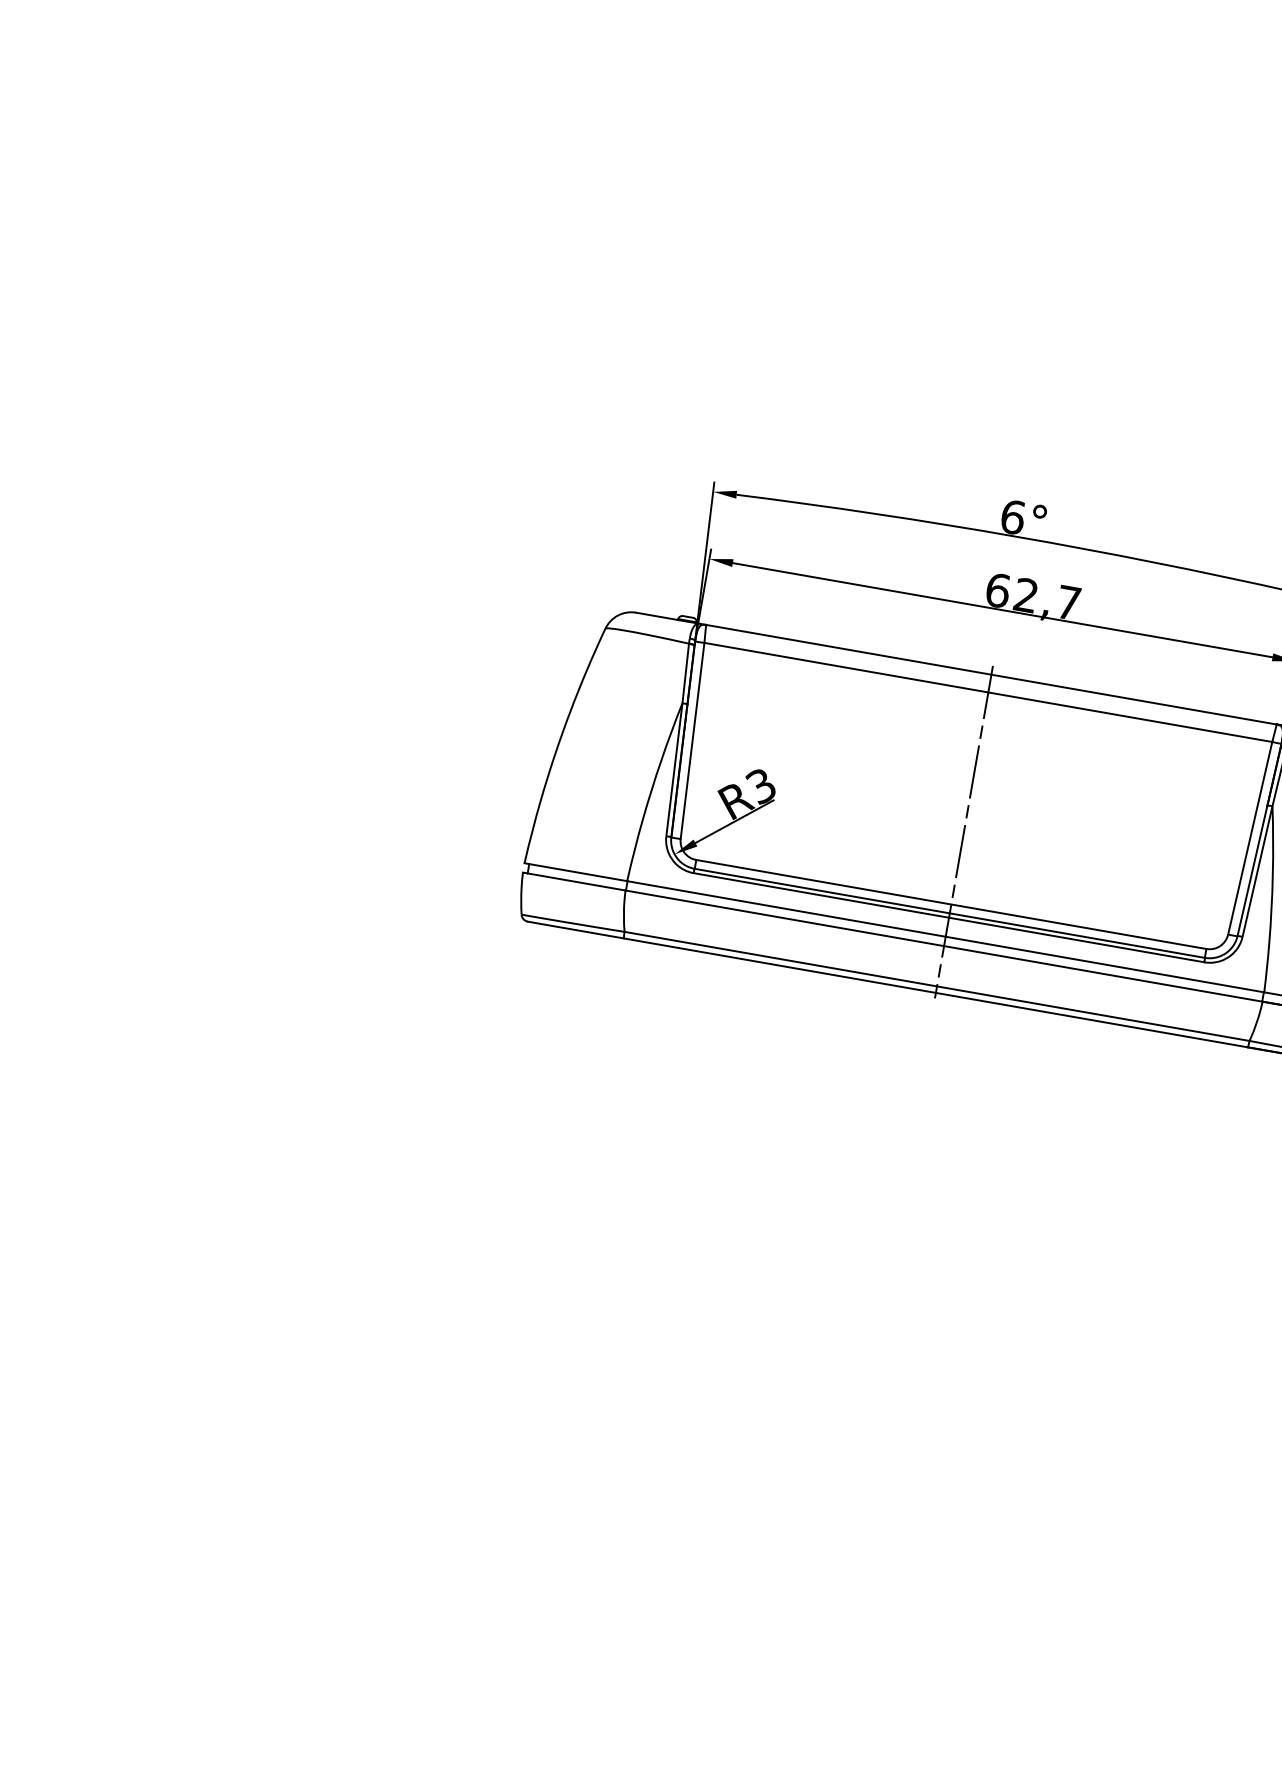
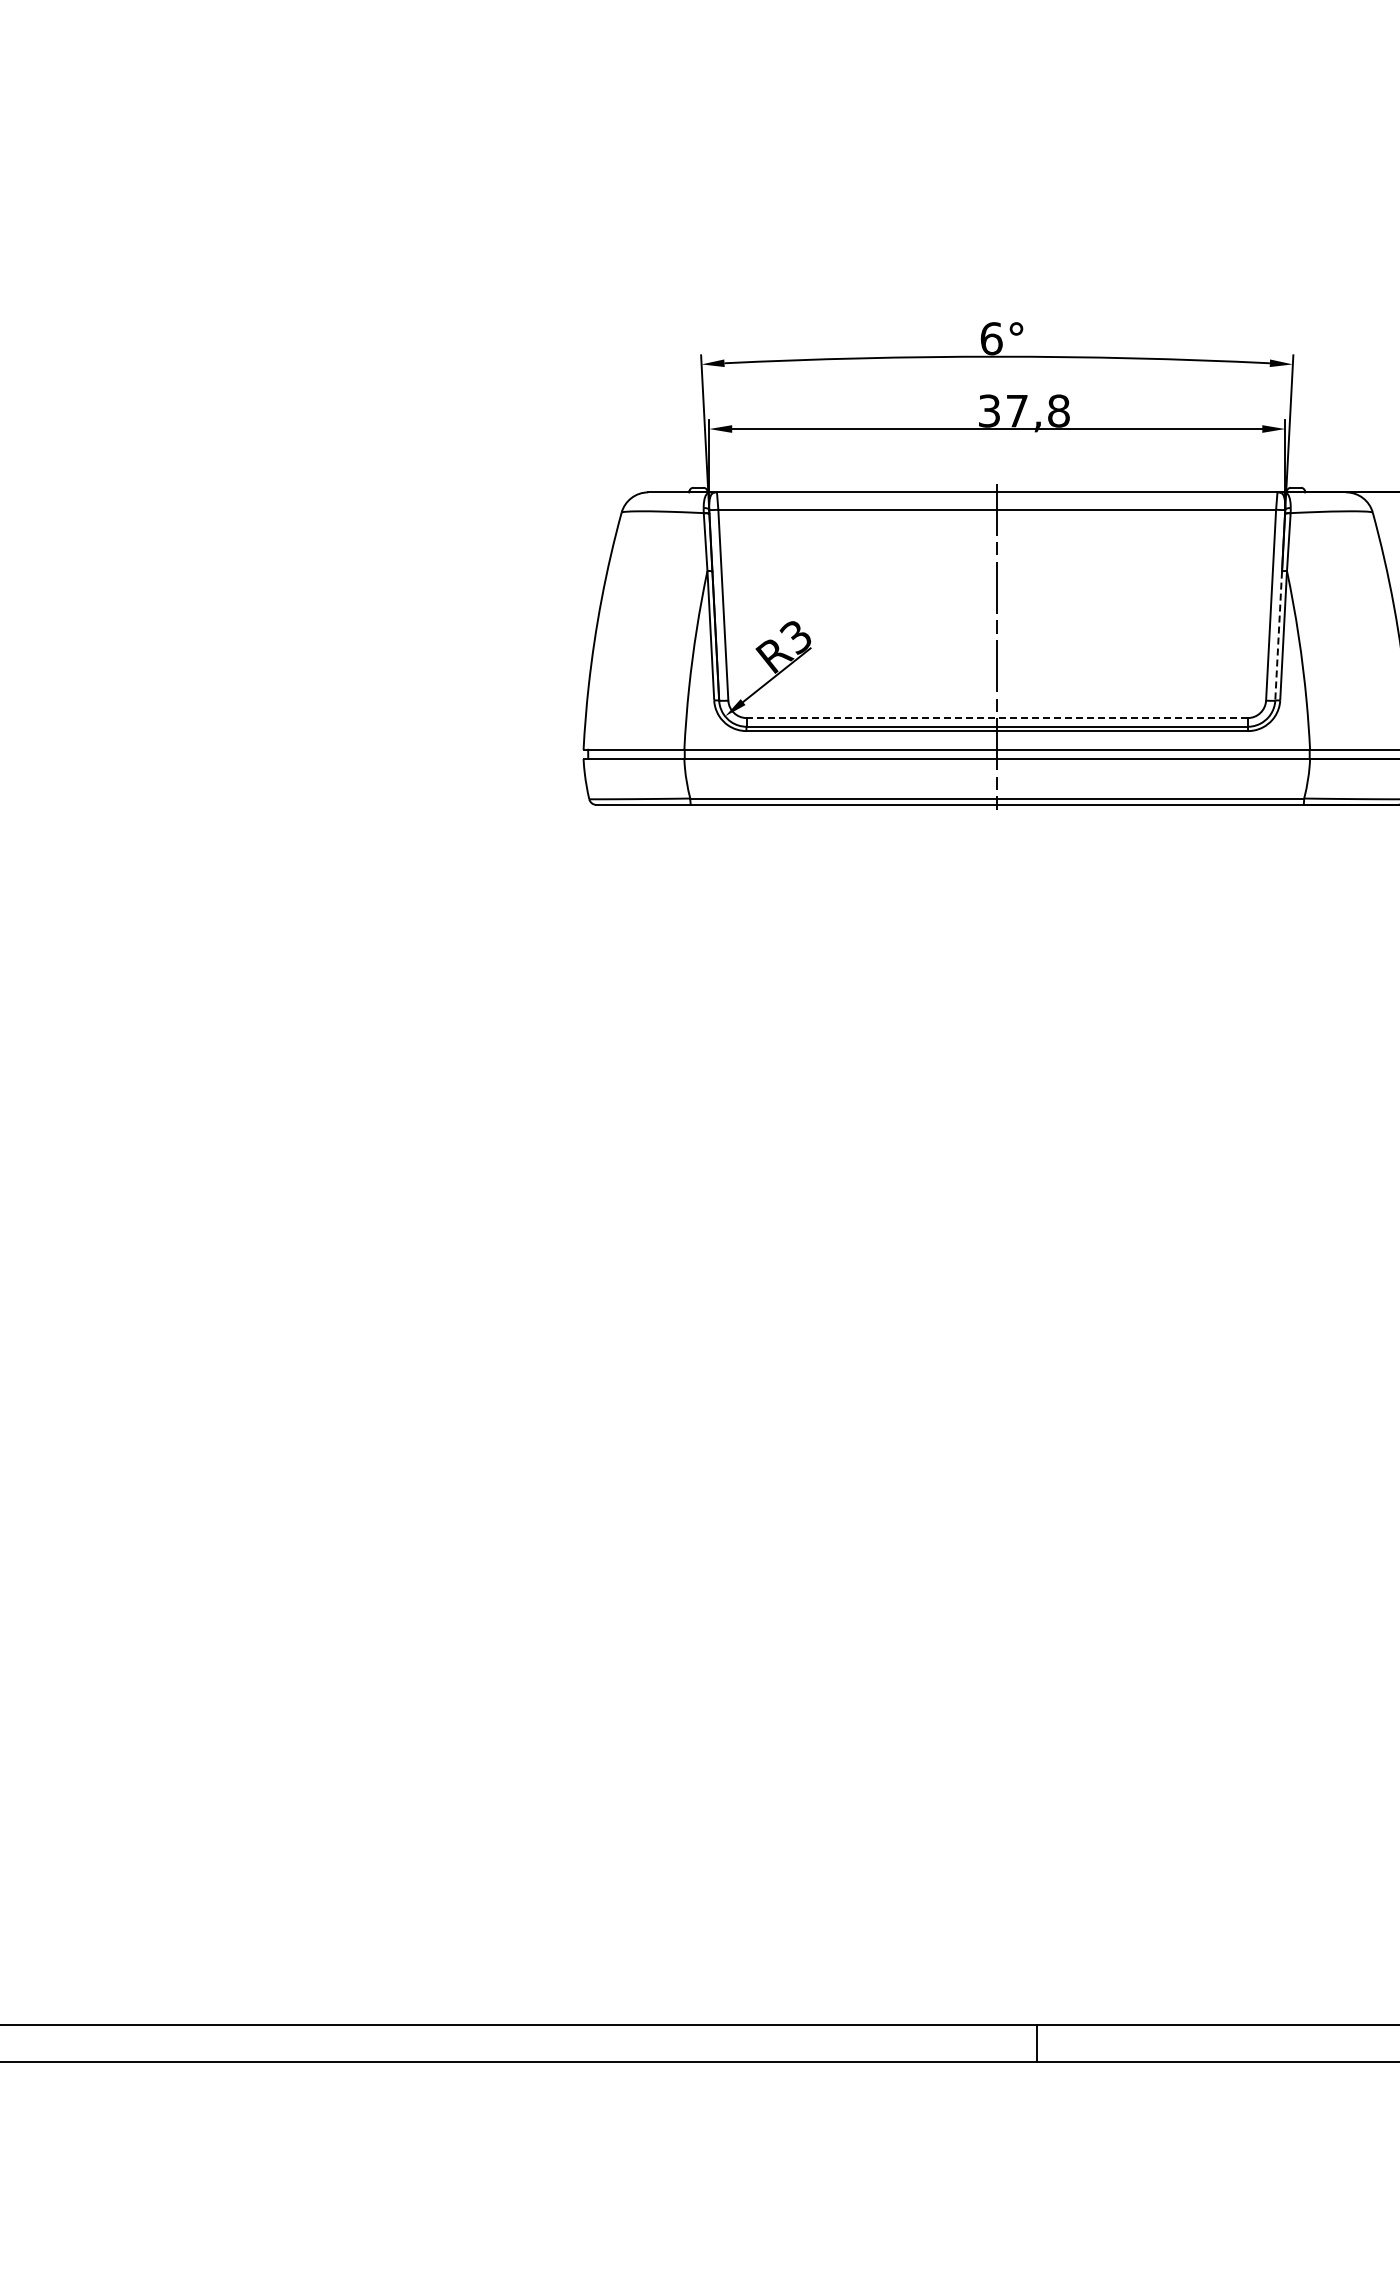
text: (1032, 596) -> (1023, 410), 62,7 -> 37,8
line: (1252, 871) -> (1278, 636), solid -> dashed
line: (951, 904) -> (997, 718), solid -> dashed

